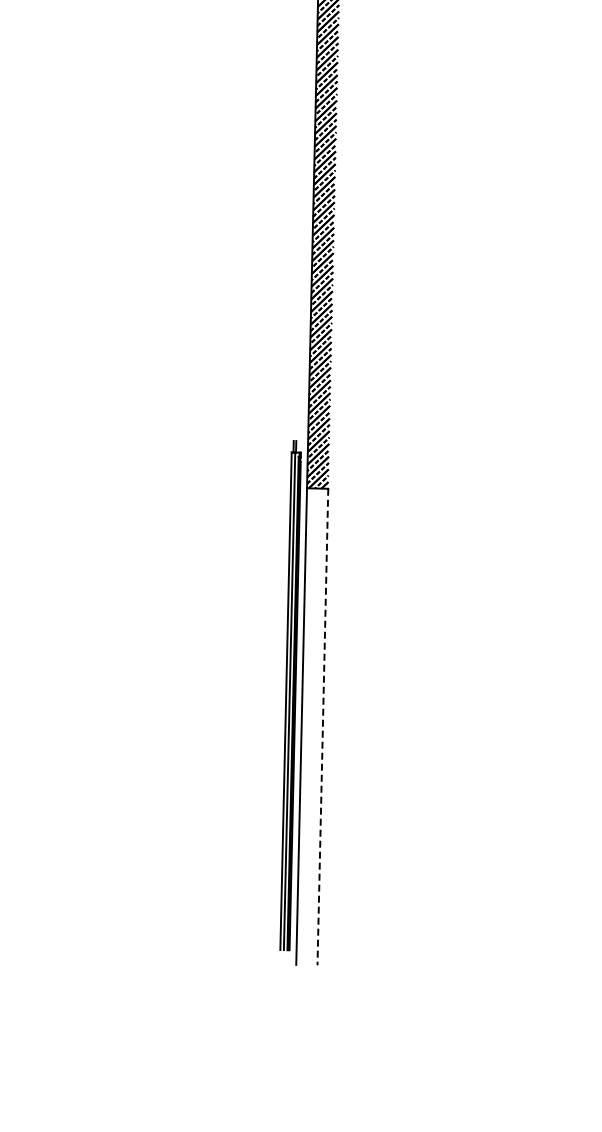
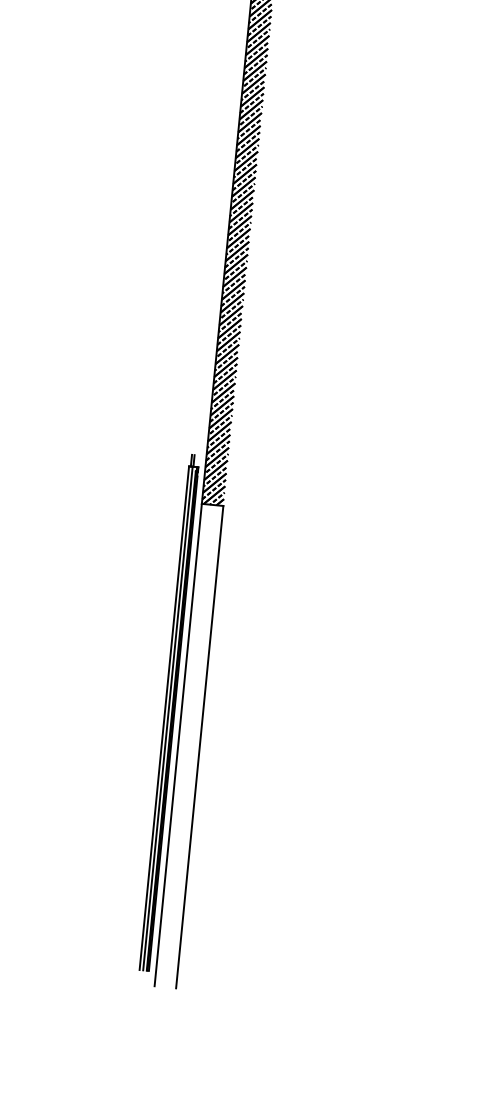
line: (322, 727) -> (199, 747), dashed -> solid

